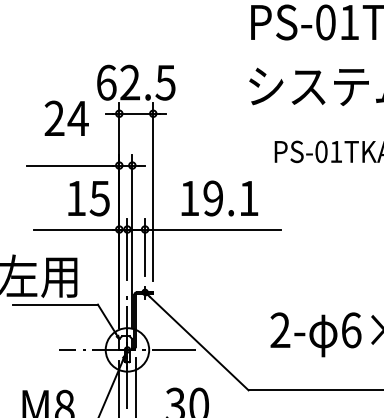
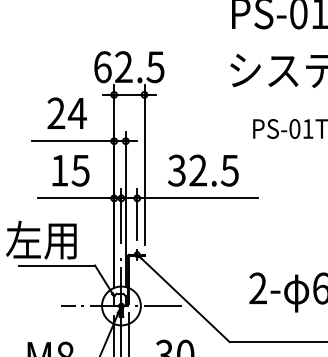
text: (66, 117) -> (66, 112), moved
text: (88, 198) -> (70, 170), moved
text: (218, 198) -> (202, 170), 19.1 -> 32.5

